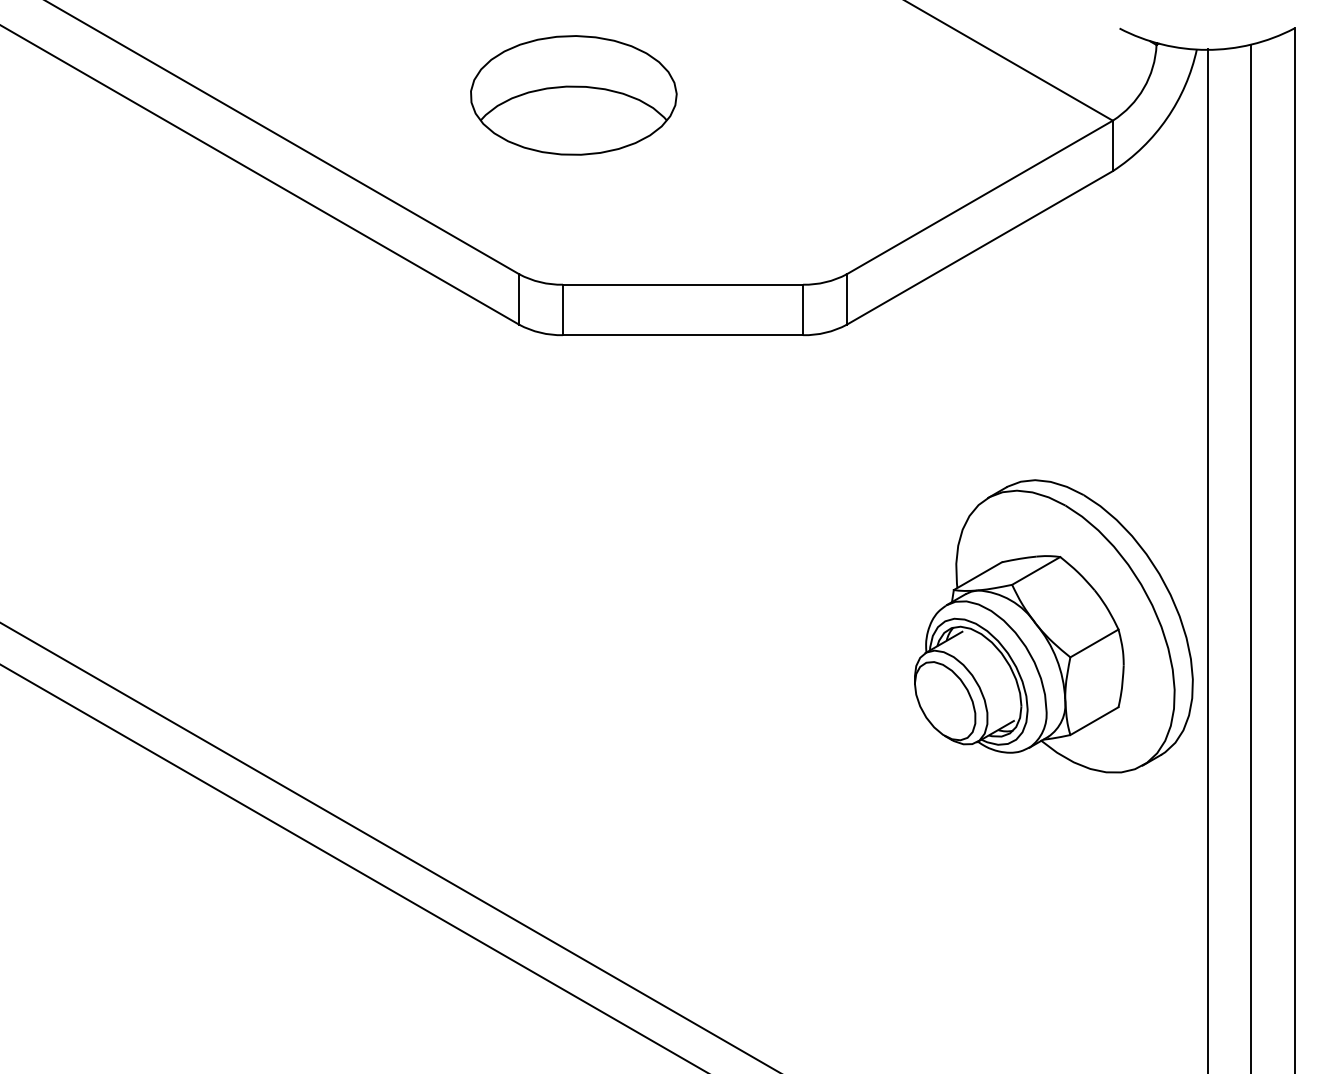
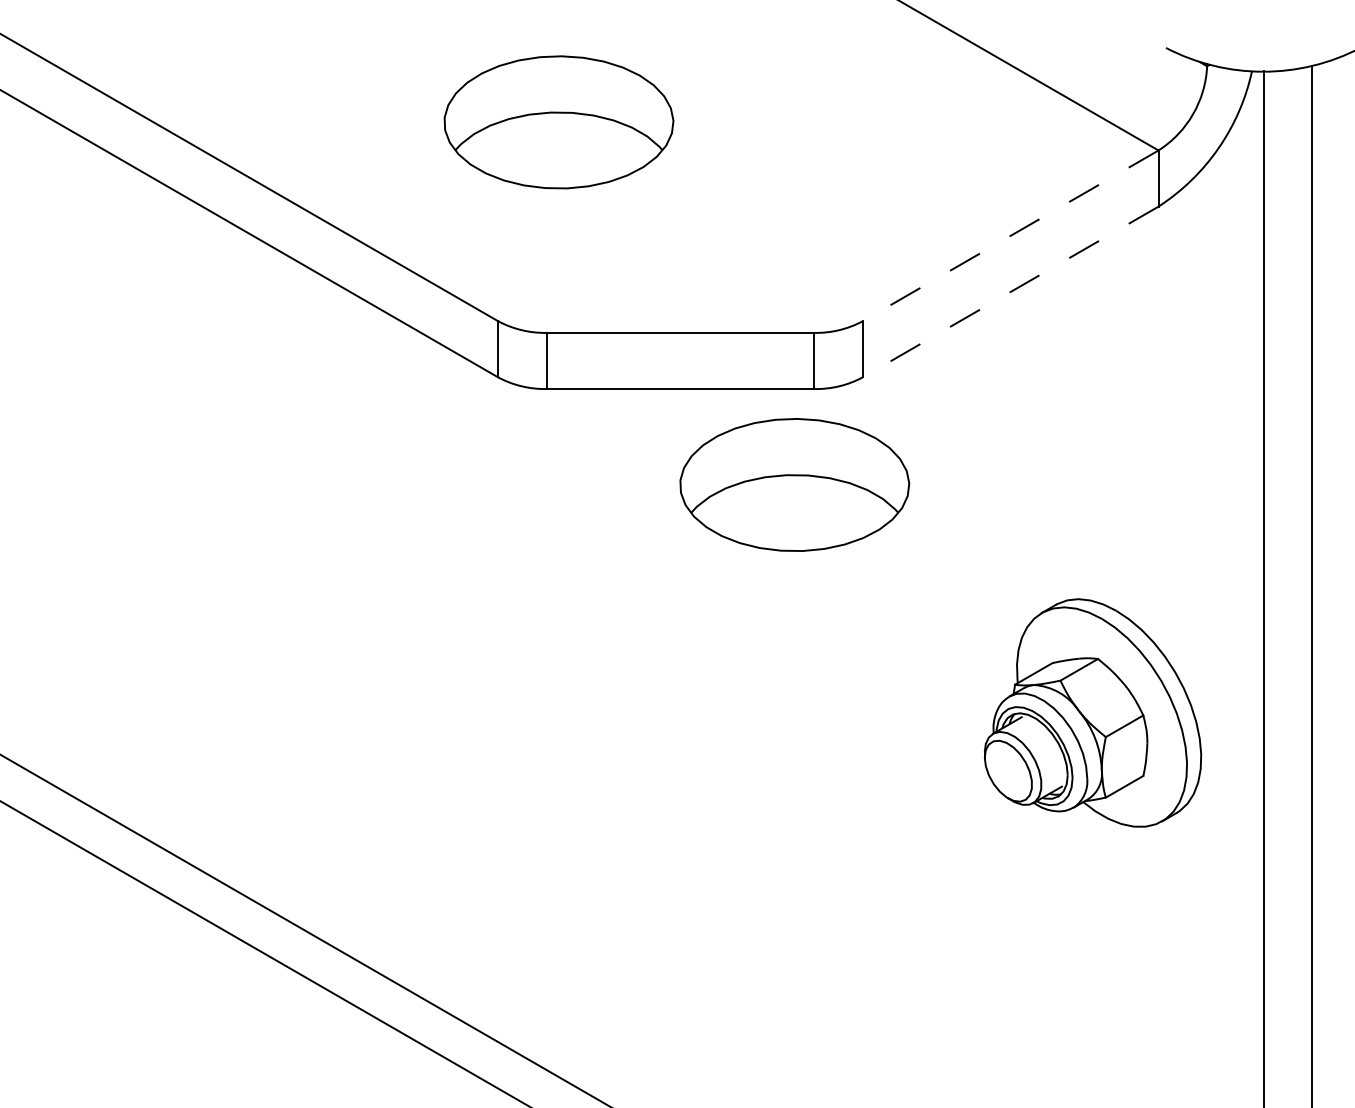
line: (979, 197) -> (1010, 235), solid -> dashed
line: (979, 247) -> (1010, 291), solid -> dashed
part: (785, 421) -> (794, 485), added
part: (1053, 626) -> (1092, 713), size x0.7

